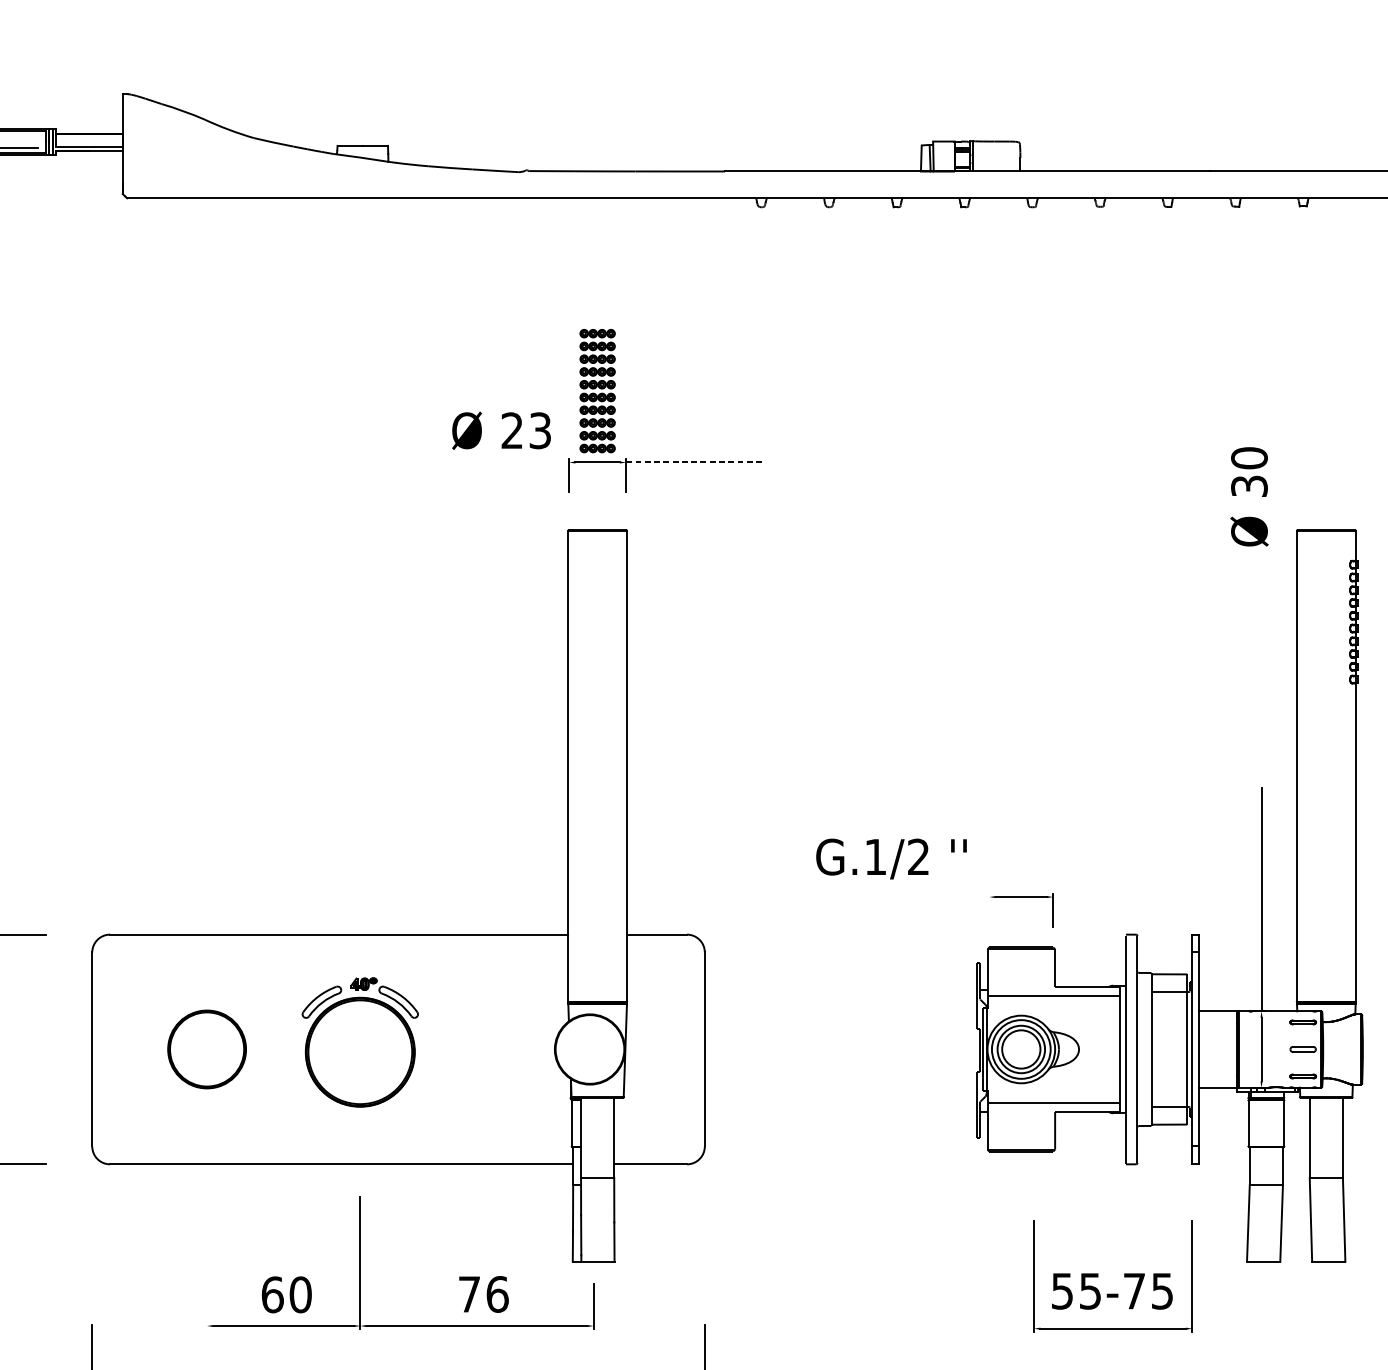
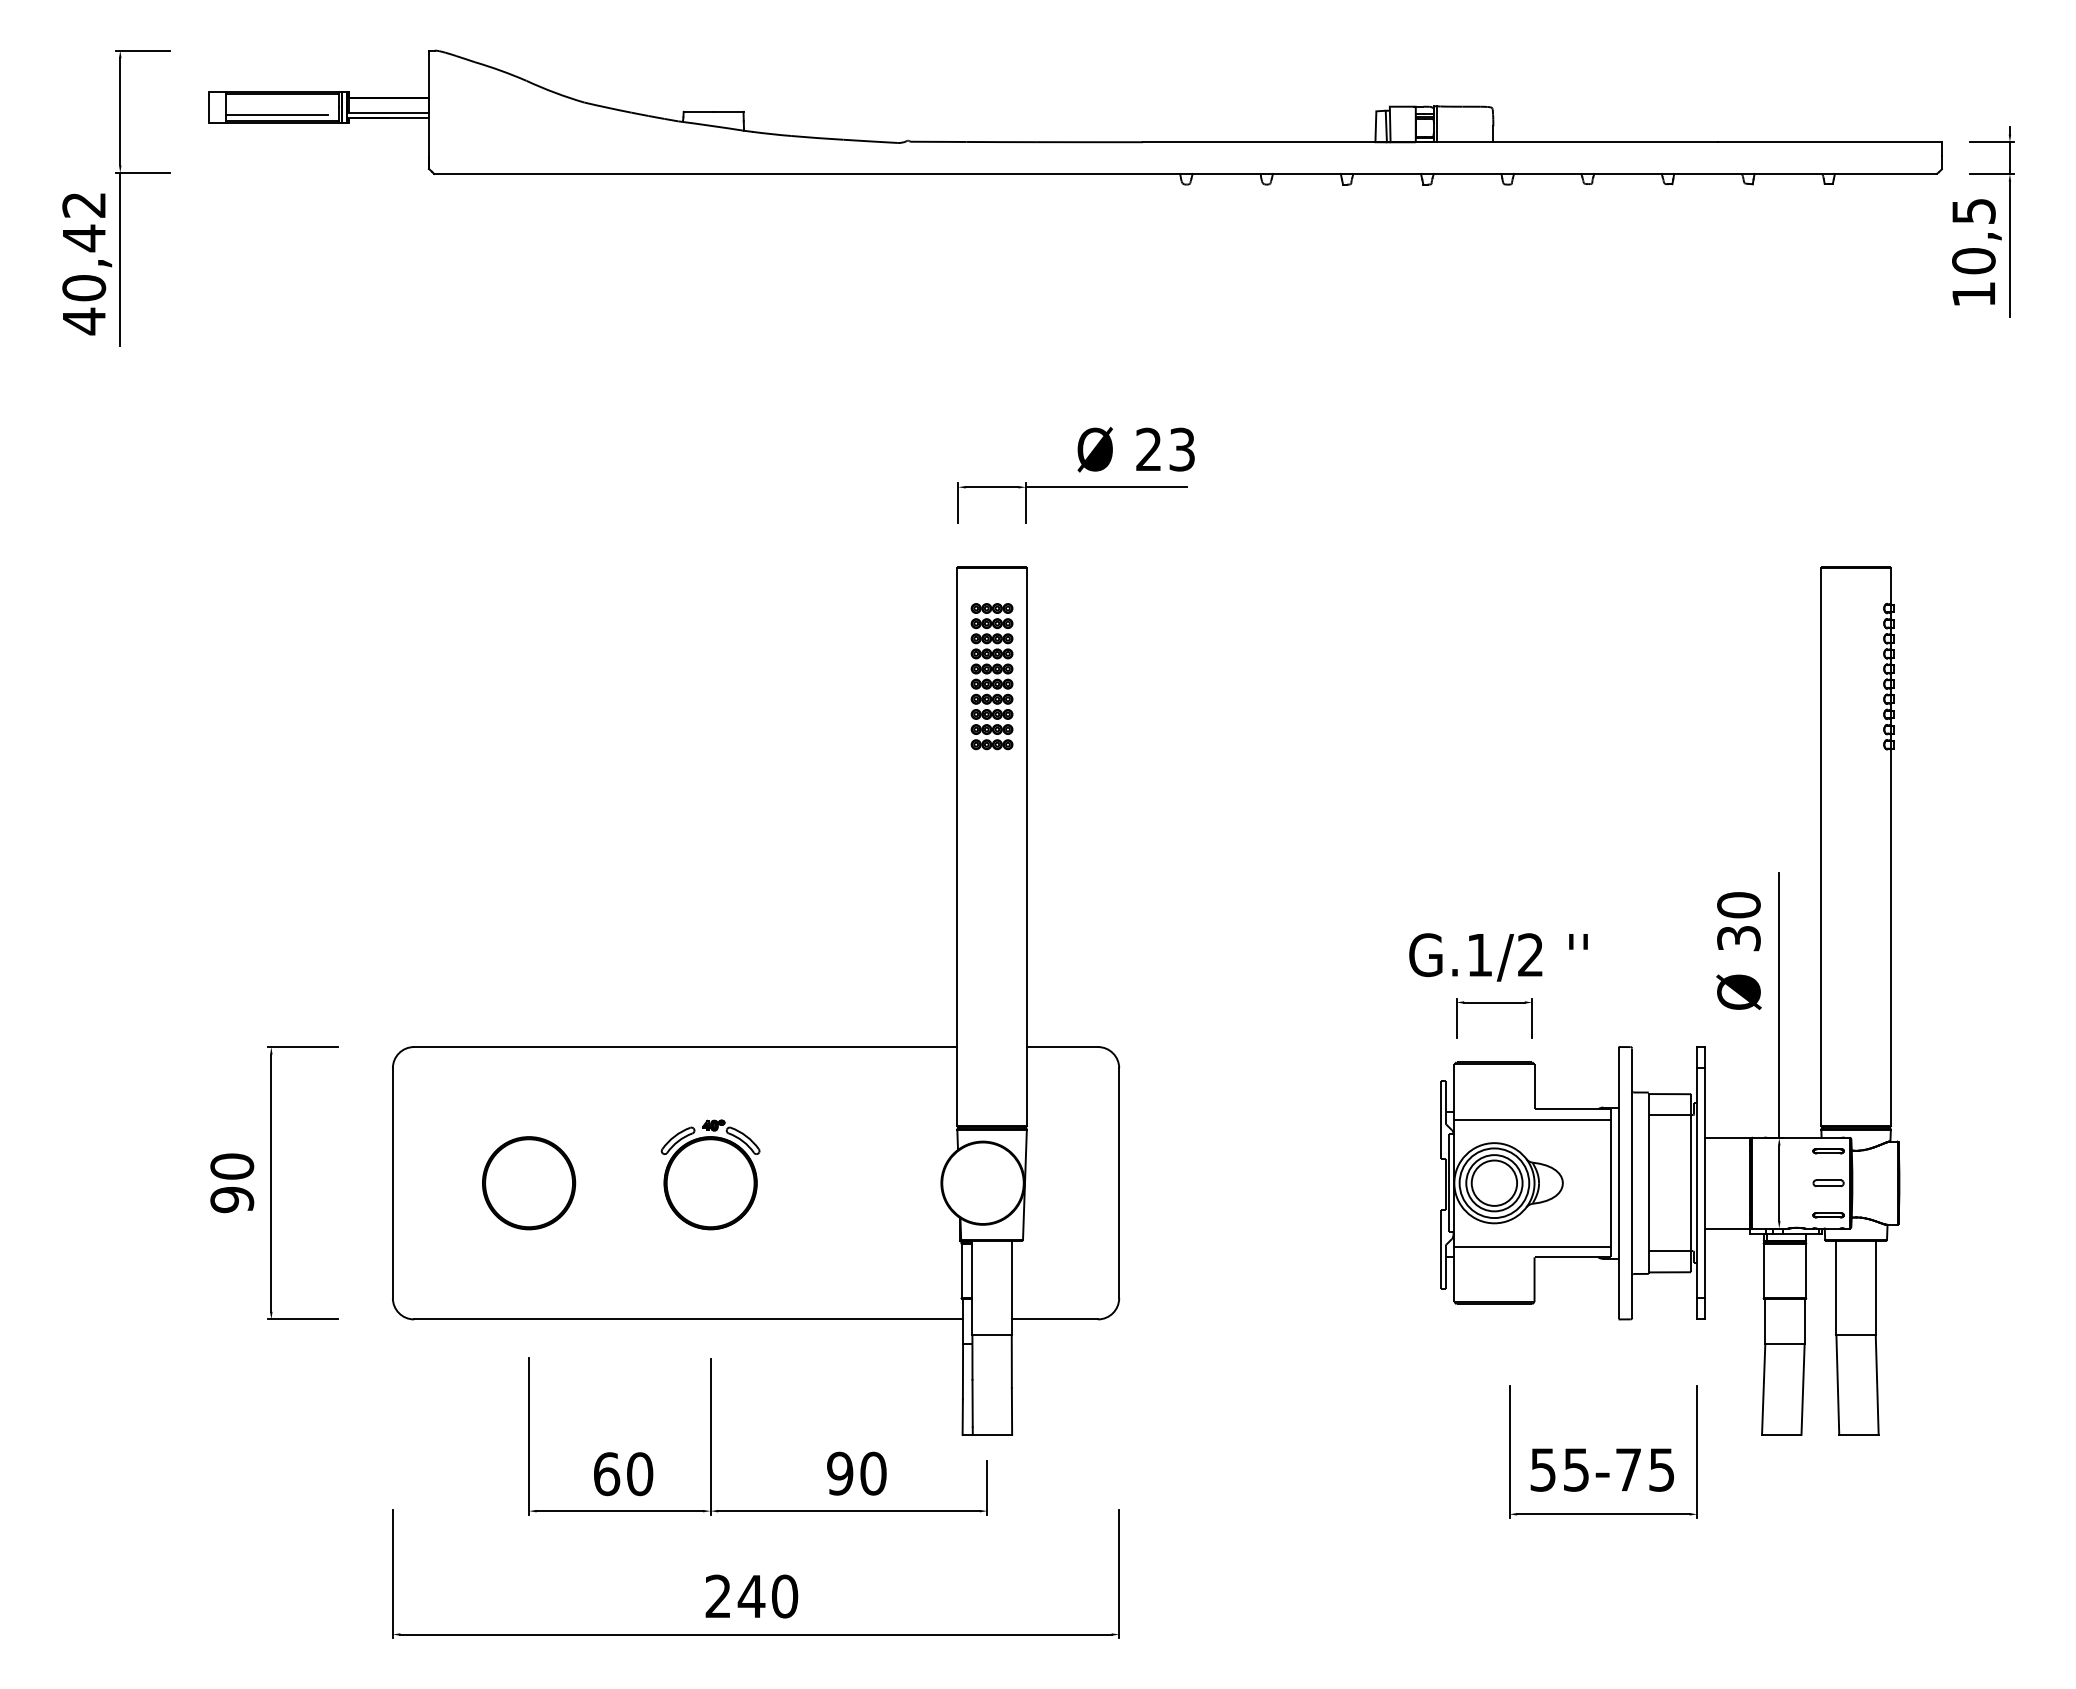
part: (597, 391) -> (991, 676), moved
text: (500, 430) -> (1135, 449), moved
line: (694, 462) -> (1106, 487), dashed -> solid
text: (1249, 496) -> (1738, 950), moved
text: (891, 859) -> (1498, 957), moved
line: (989, 910) -> (1456, 1018), added
part: (360, 1042) -> (710, 1174), size x0.71
line: (207, 1262) -> (529, 1435), added
text: (483, 1294) -> (856, 1473), 76 -> 90

